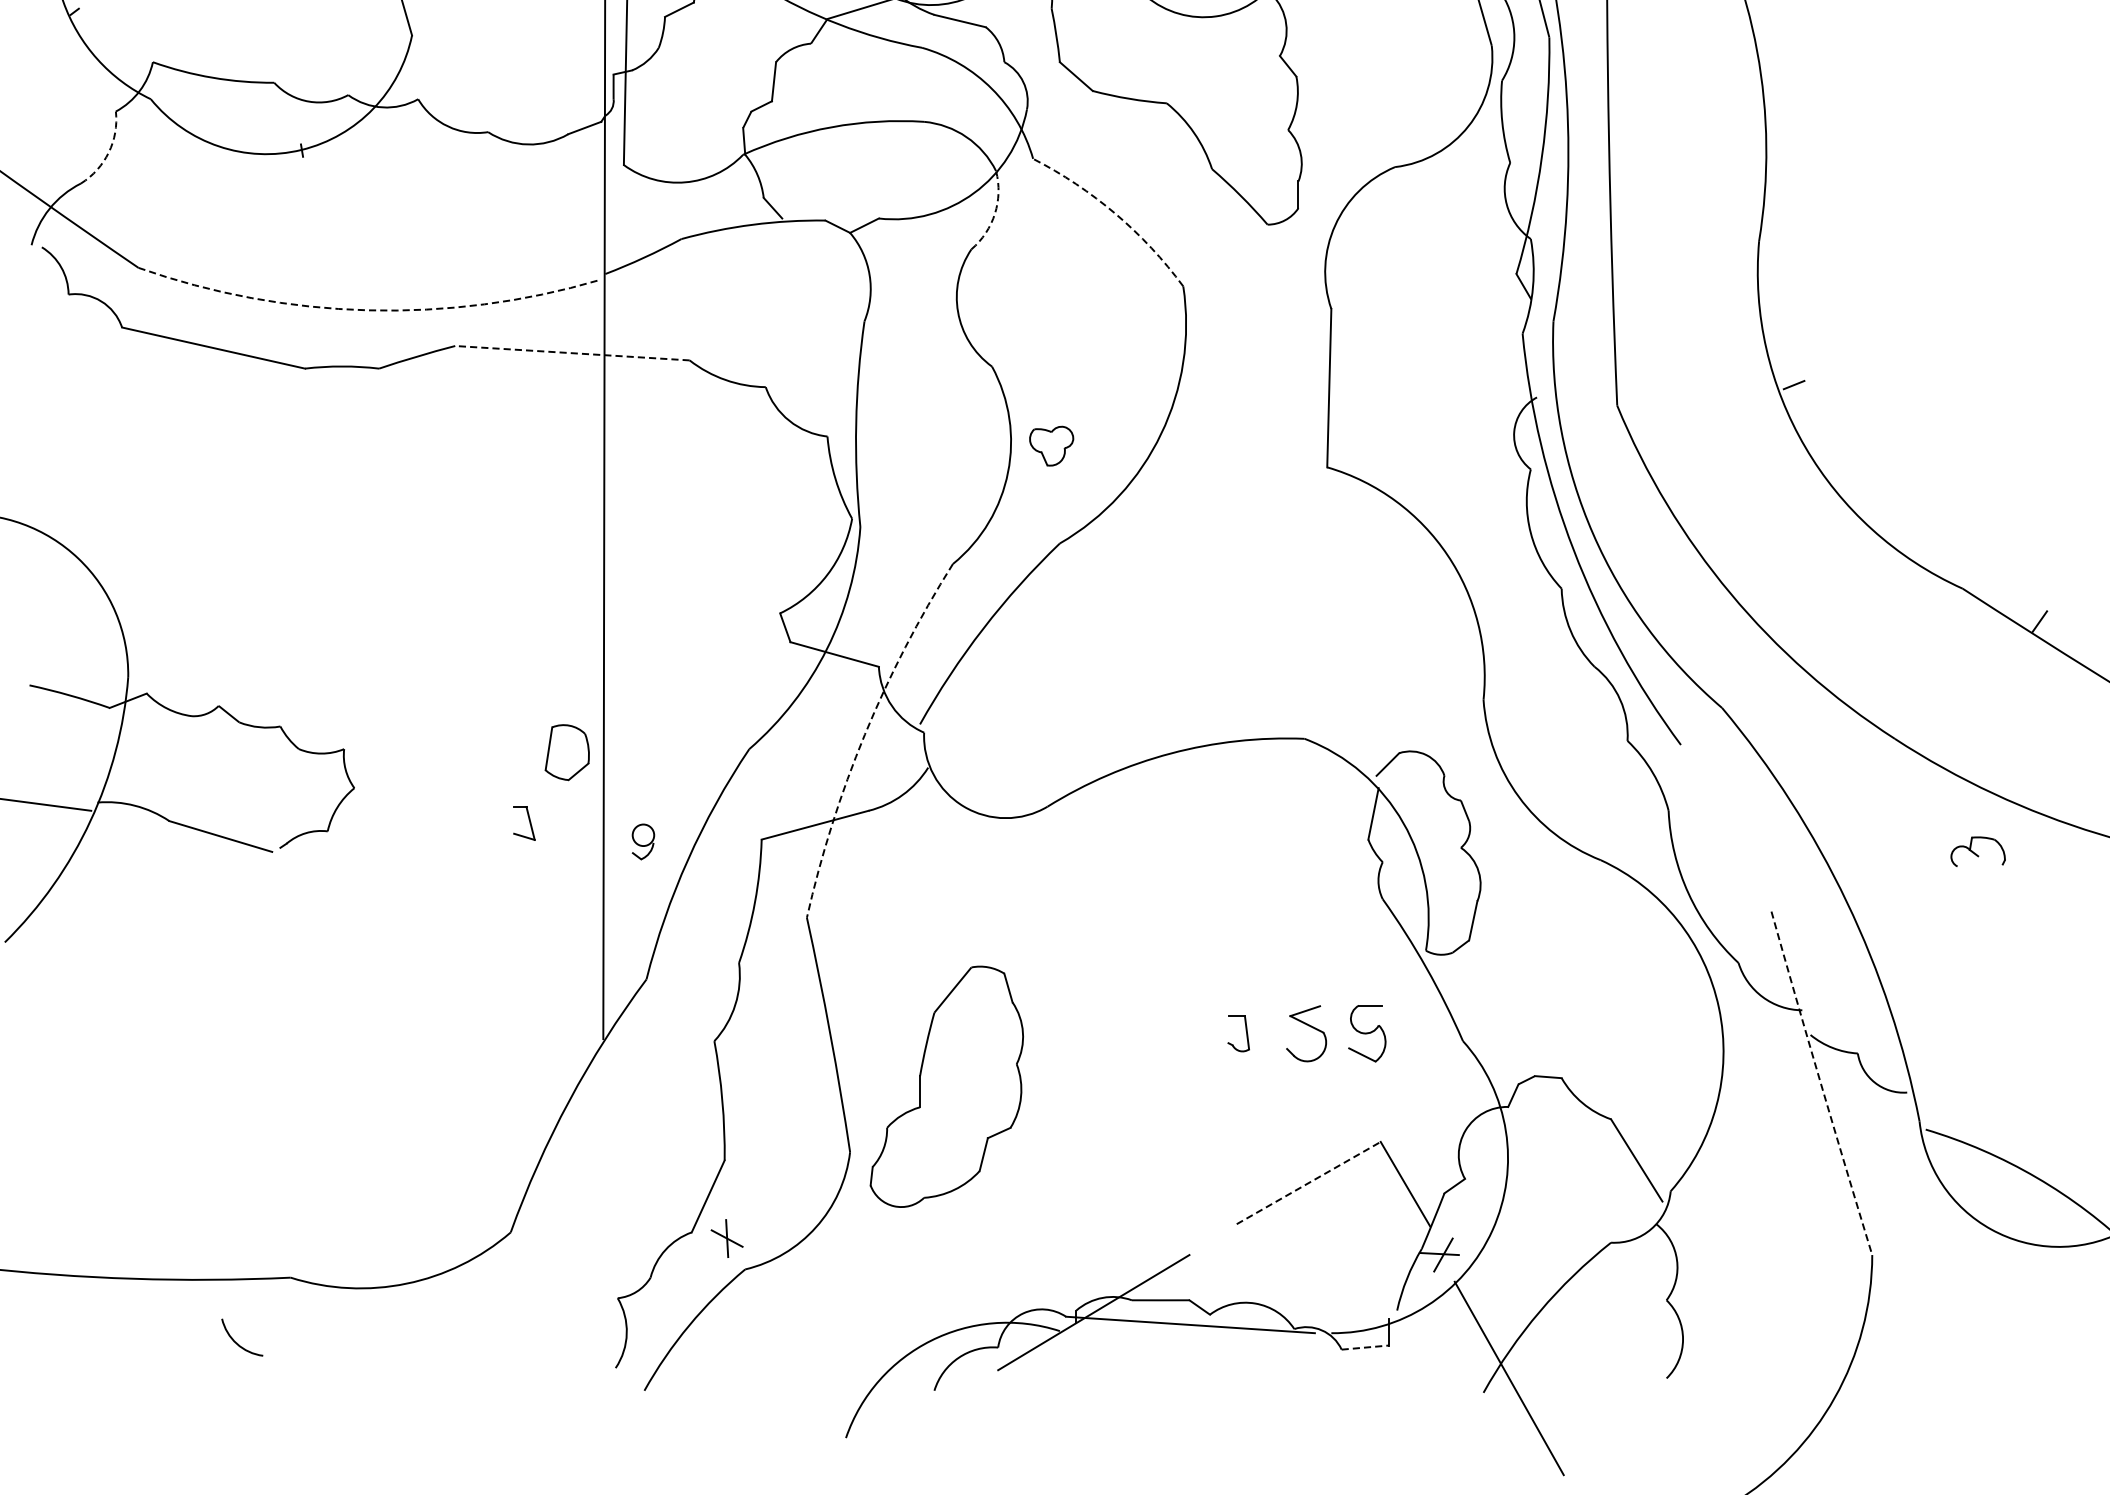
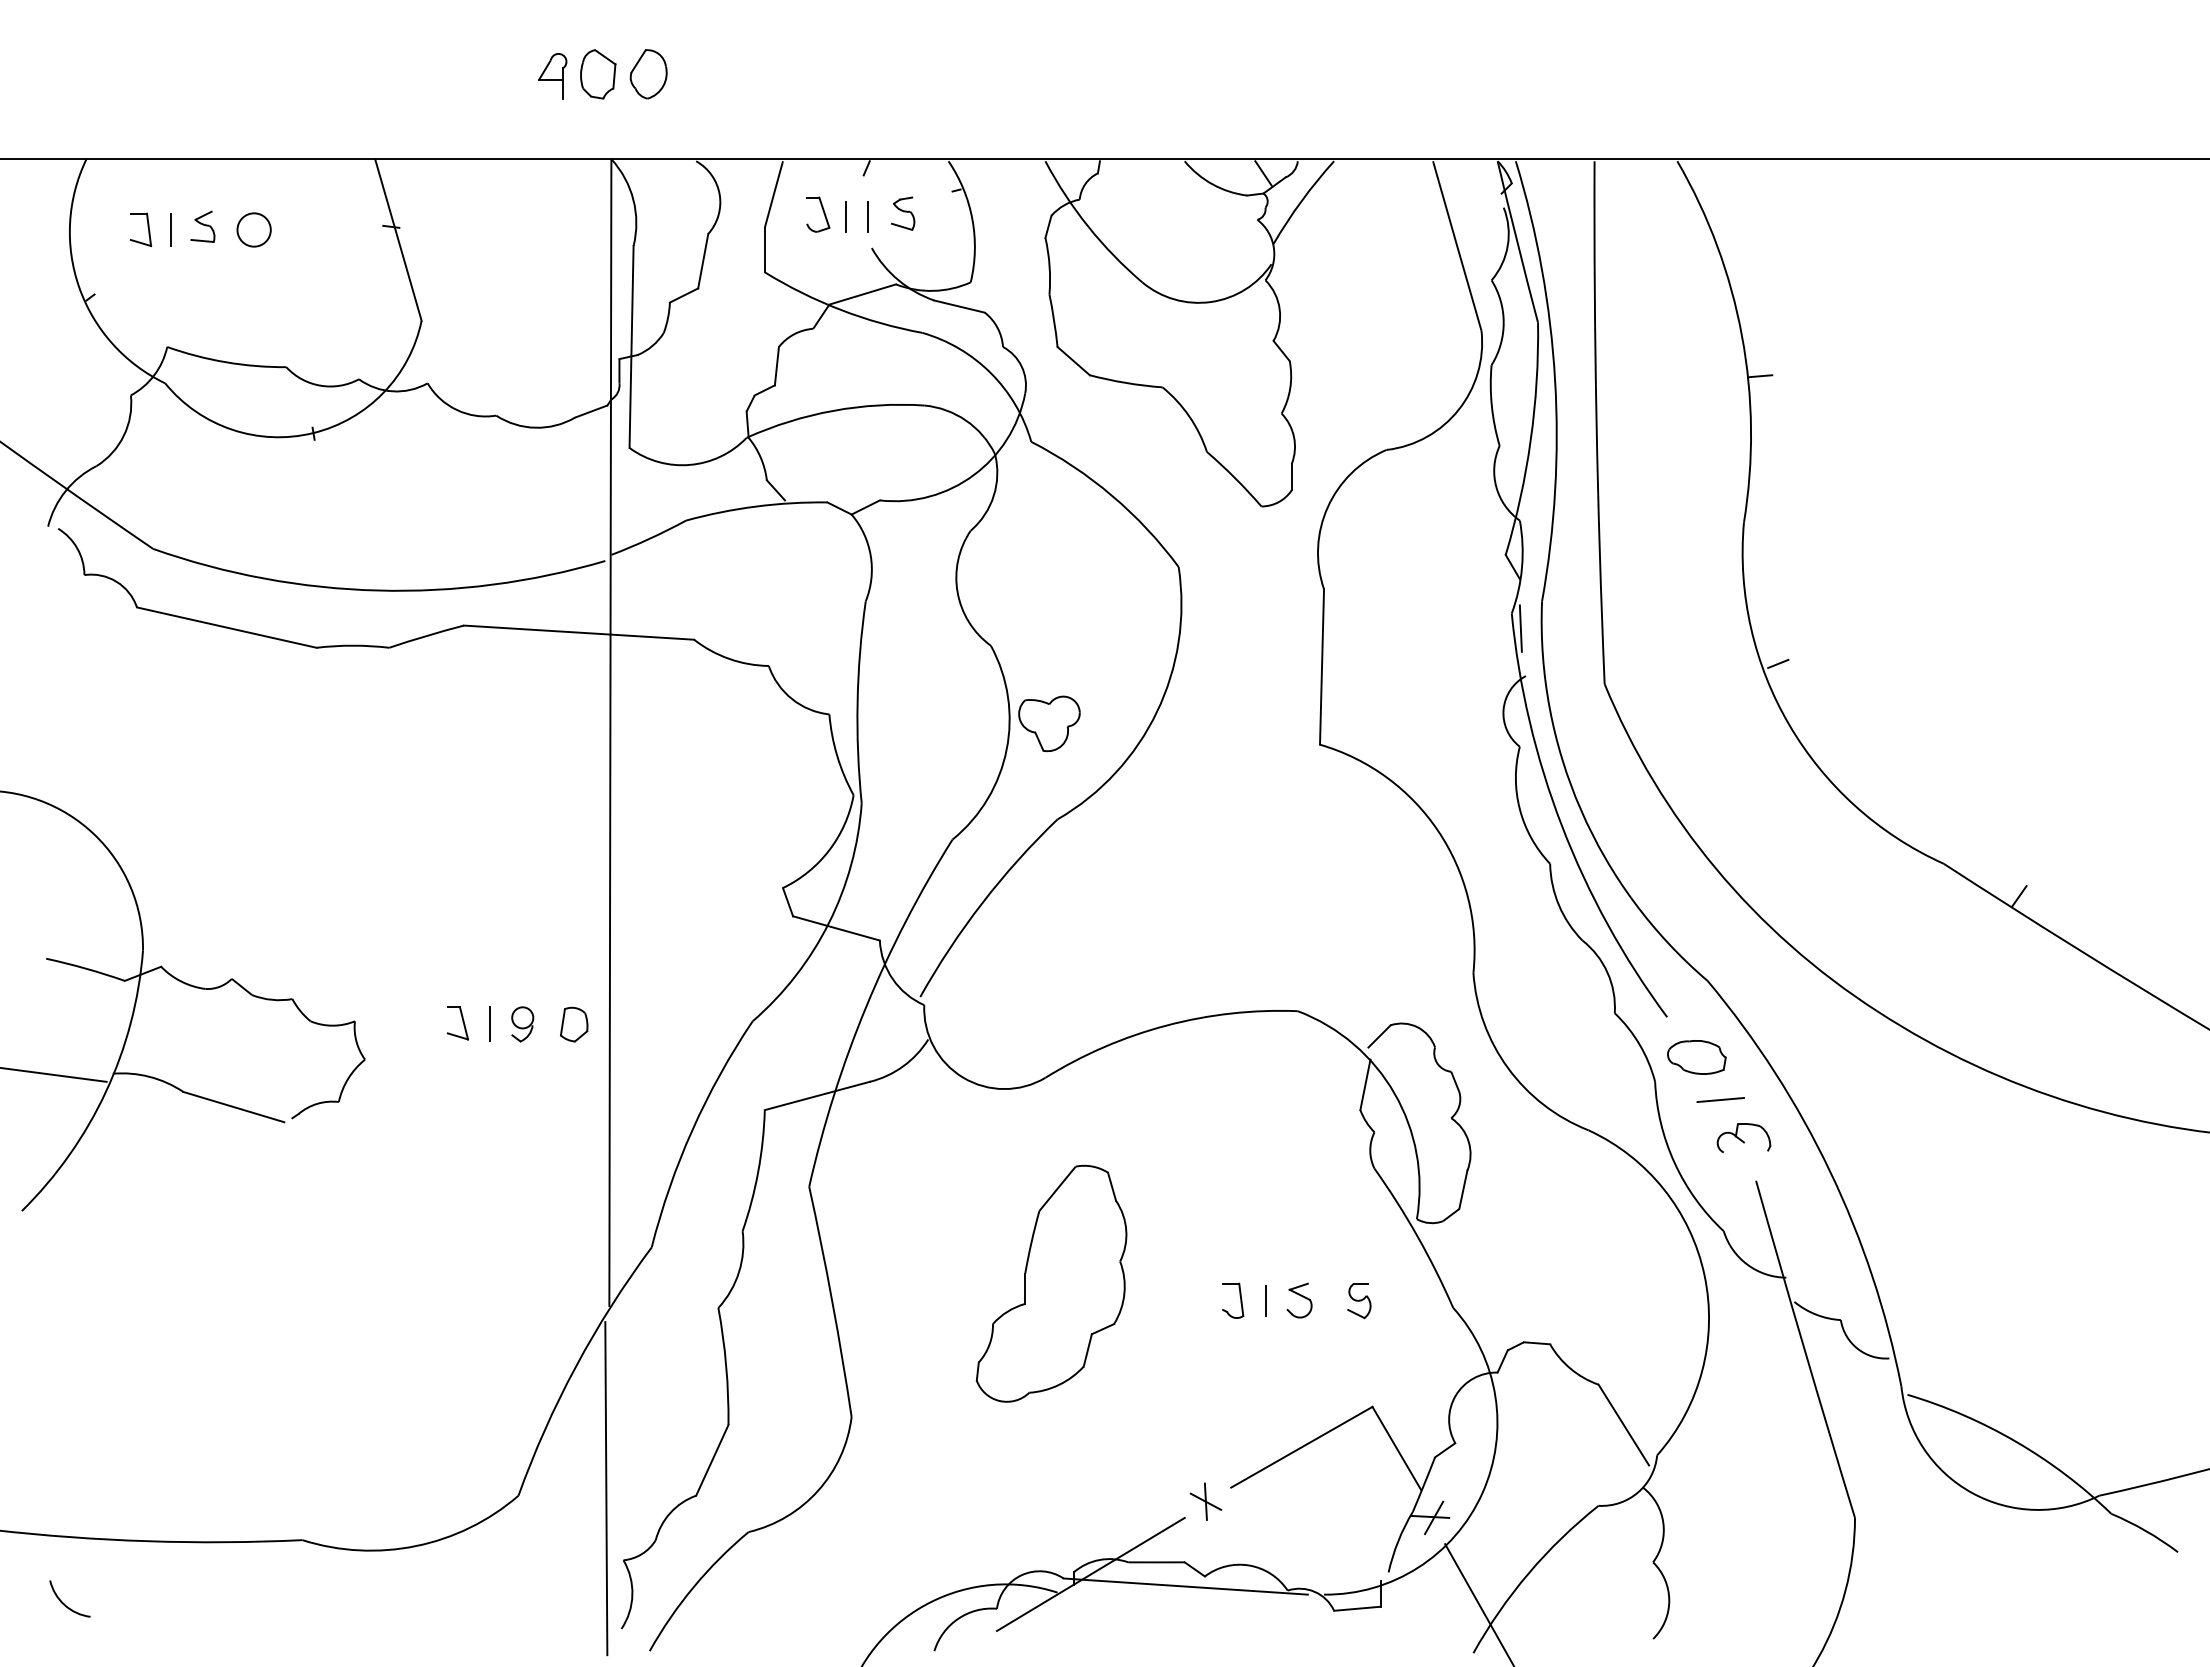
line: (1775, 92) -> (1760, 376), added
arc: (108, 152) -> (123, 435), dashed -> solid
arc: (994, 213) -> (993, 495), dashed -> solid
arc: (1115, 213) -> (1112, 495), dashed -> solid
arc: (368, 310) -> (378, 590), dashed -> solid
line: (1531, 348) -> (1520, 628), added
line: (571, 353) -> (578, 632), dashed -> solid
part: (1051, 445) -> (1049, 723), size x1.43
arc: (865, 735) -> (866, 1007), dashed -> solid
line: (482, 752) -> (490, 1024), added
part: (567, 752) -> (574, 1024), size x0.62
part: (1710, 786) -> (1696, 1057), added
part: (524, 823) -> (457, 1023), moved
line: (1735, 829) -> (1720, 1100), added
part: (643, 842) -> (522, 1024), moved
part: (1977, 852) -> (1743, 1138), moved
line: (1271, 1033) -> (1265, 1300), added
part: (1306, 1033) -> (1299, 1300), size x0.62
part: (1367, 1034) -> (1359, 1301), size x0.62
arc: (1820, 1083) -> (1804, 1349), dashed -> solid
part: (946, 1086) -> (1051, 1283), moved
line: (1309, 1183) -> (1302, 1447), dashed -> solid
line: (600, 1225) -> (606, 1488), added
part: (726, 1238) -> (1205, 1501), moved
arc: (236, 1342) -> (64, 1603), moved
line: (1365, 1347) -> (1357, 1608), dashed -> solid

